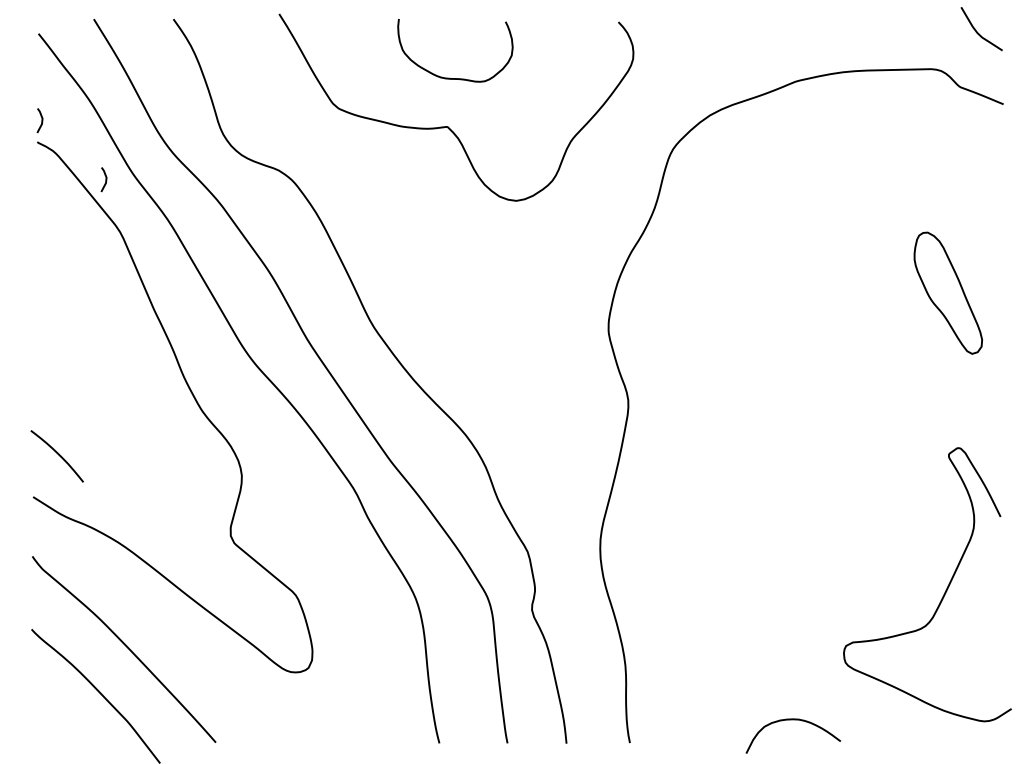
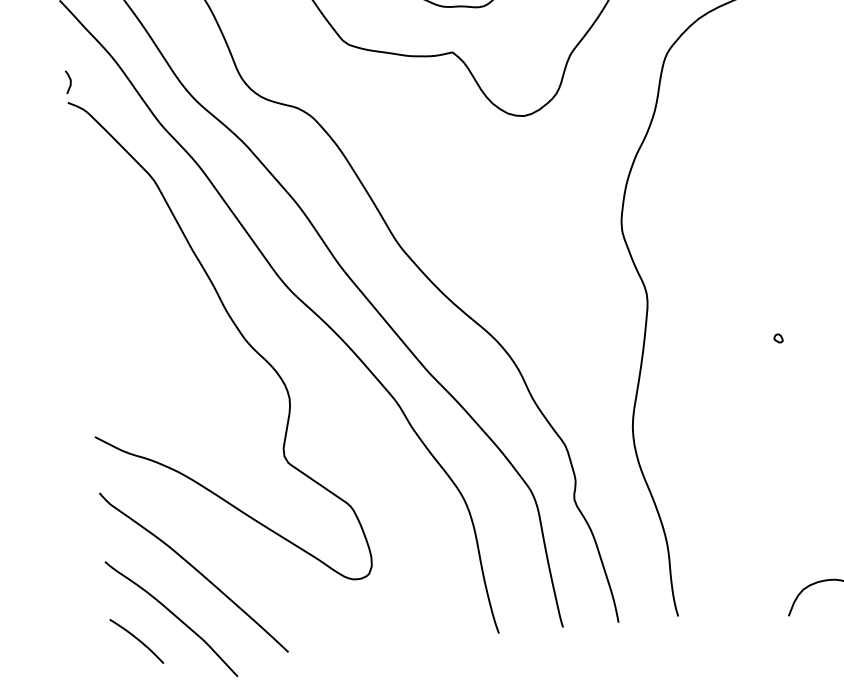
curve: (105, 179) -> (135, 131), removed
curve: (57, 454) -> (136, 639), moved
part: (762, 459) -> (778, 338), added

